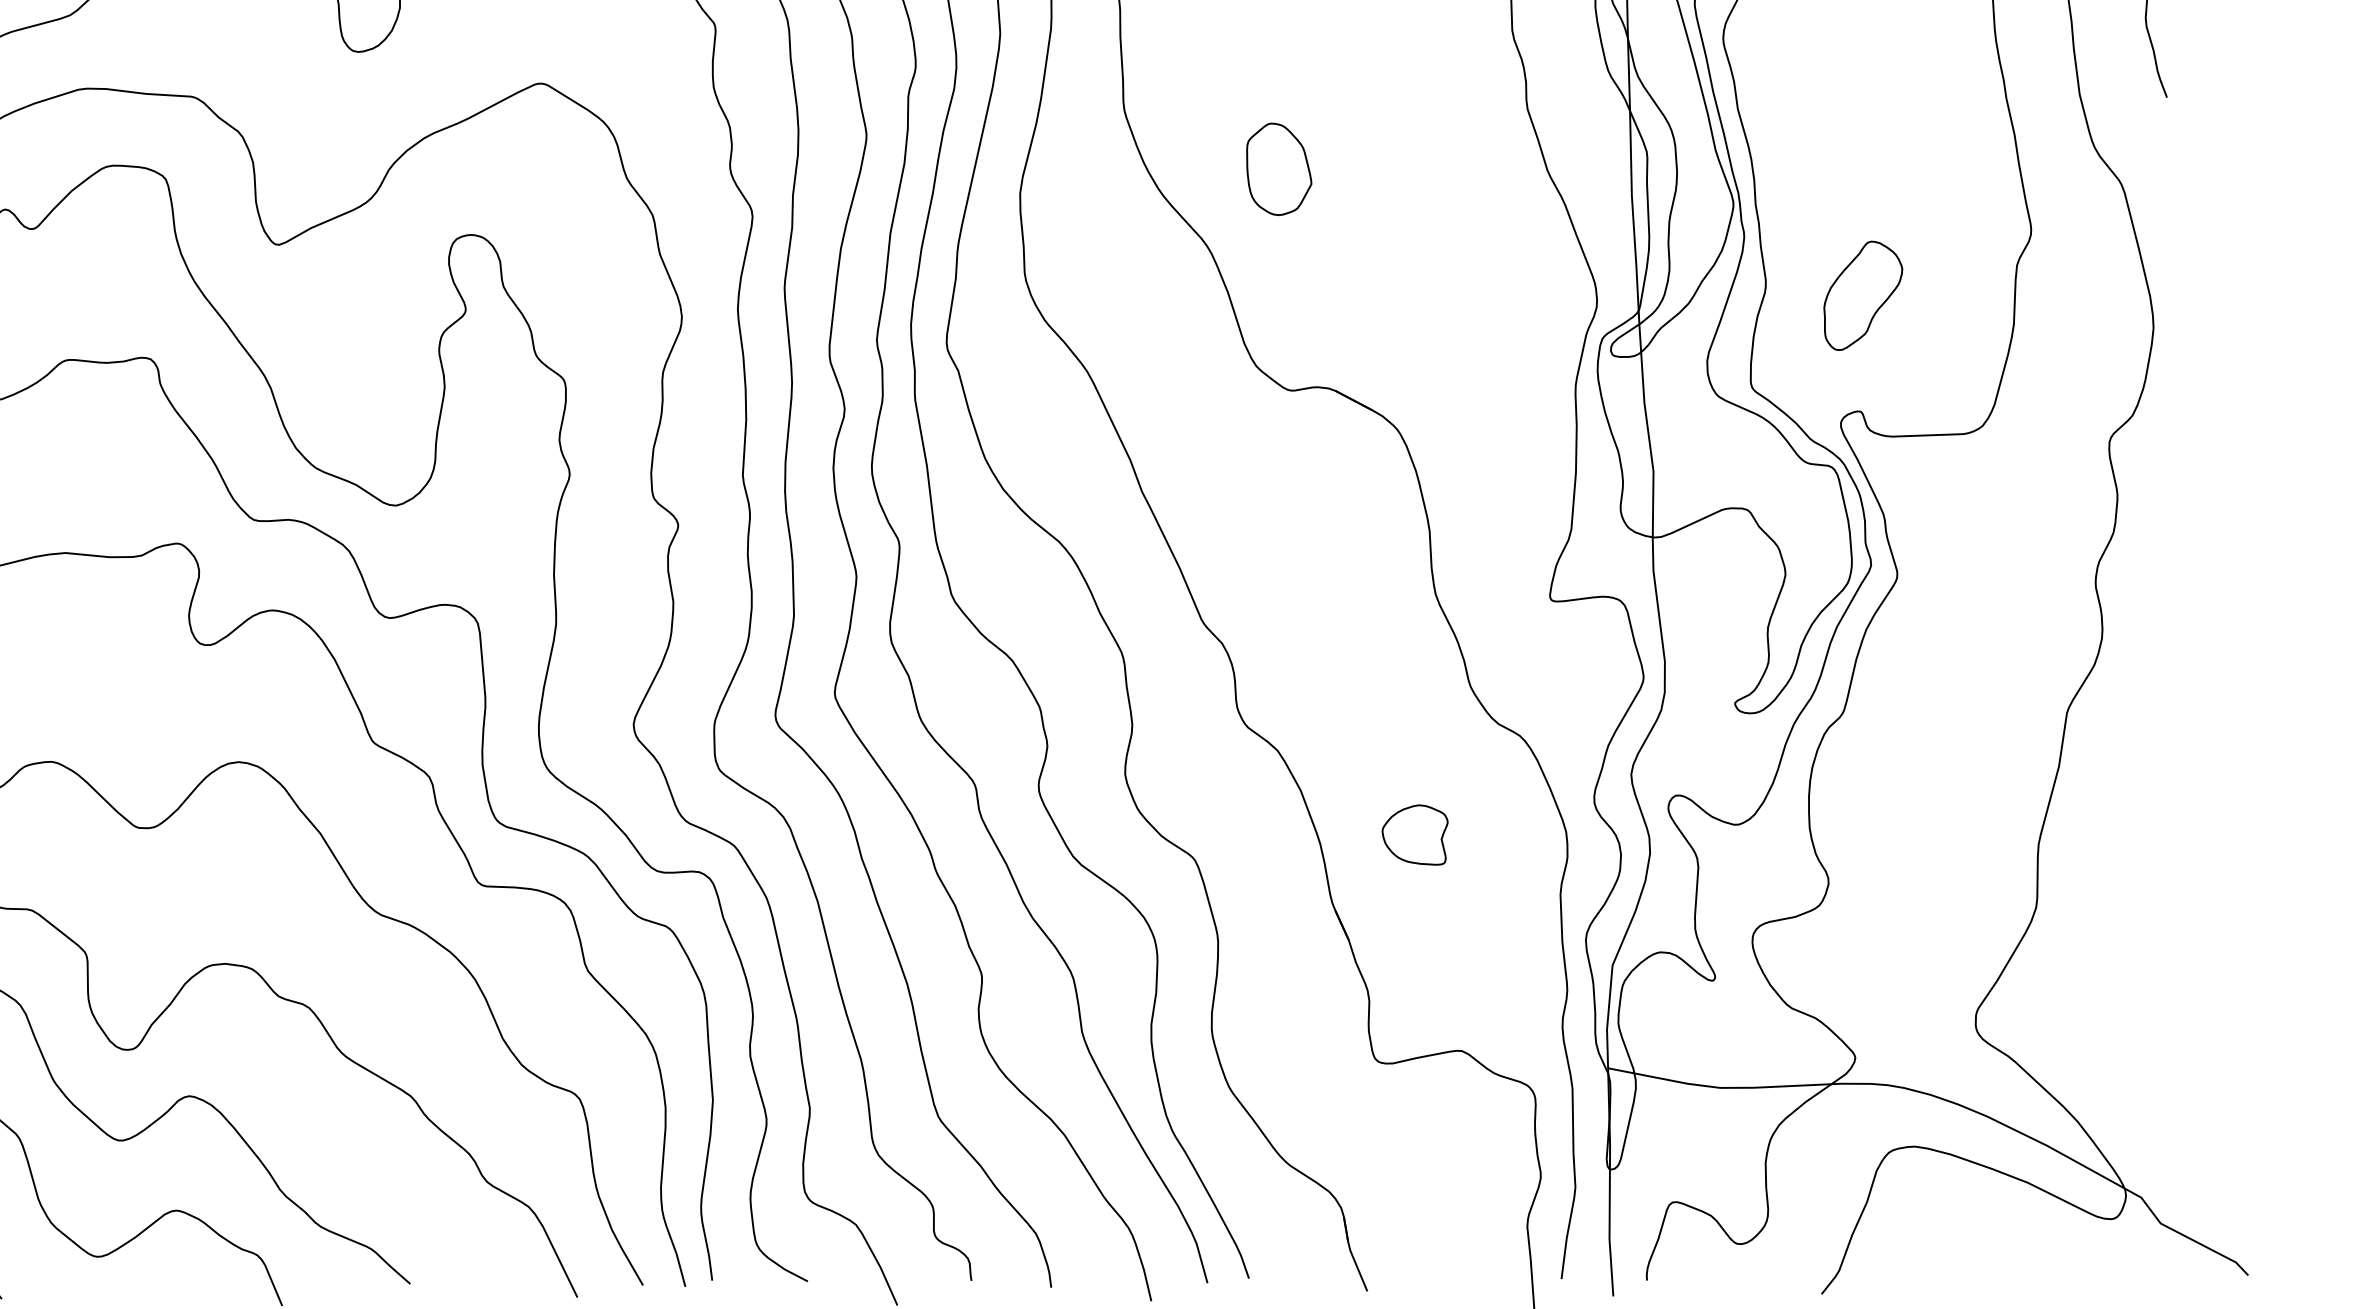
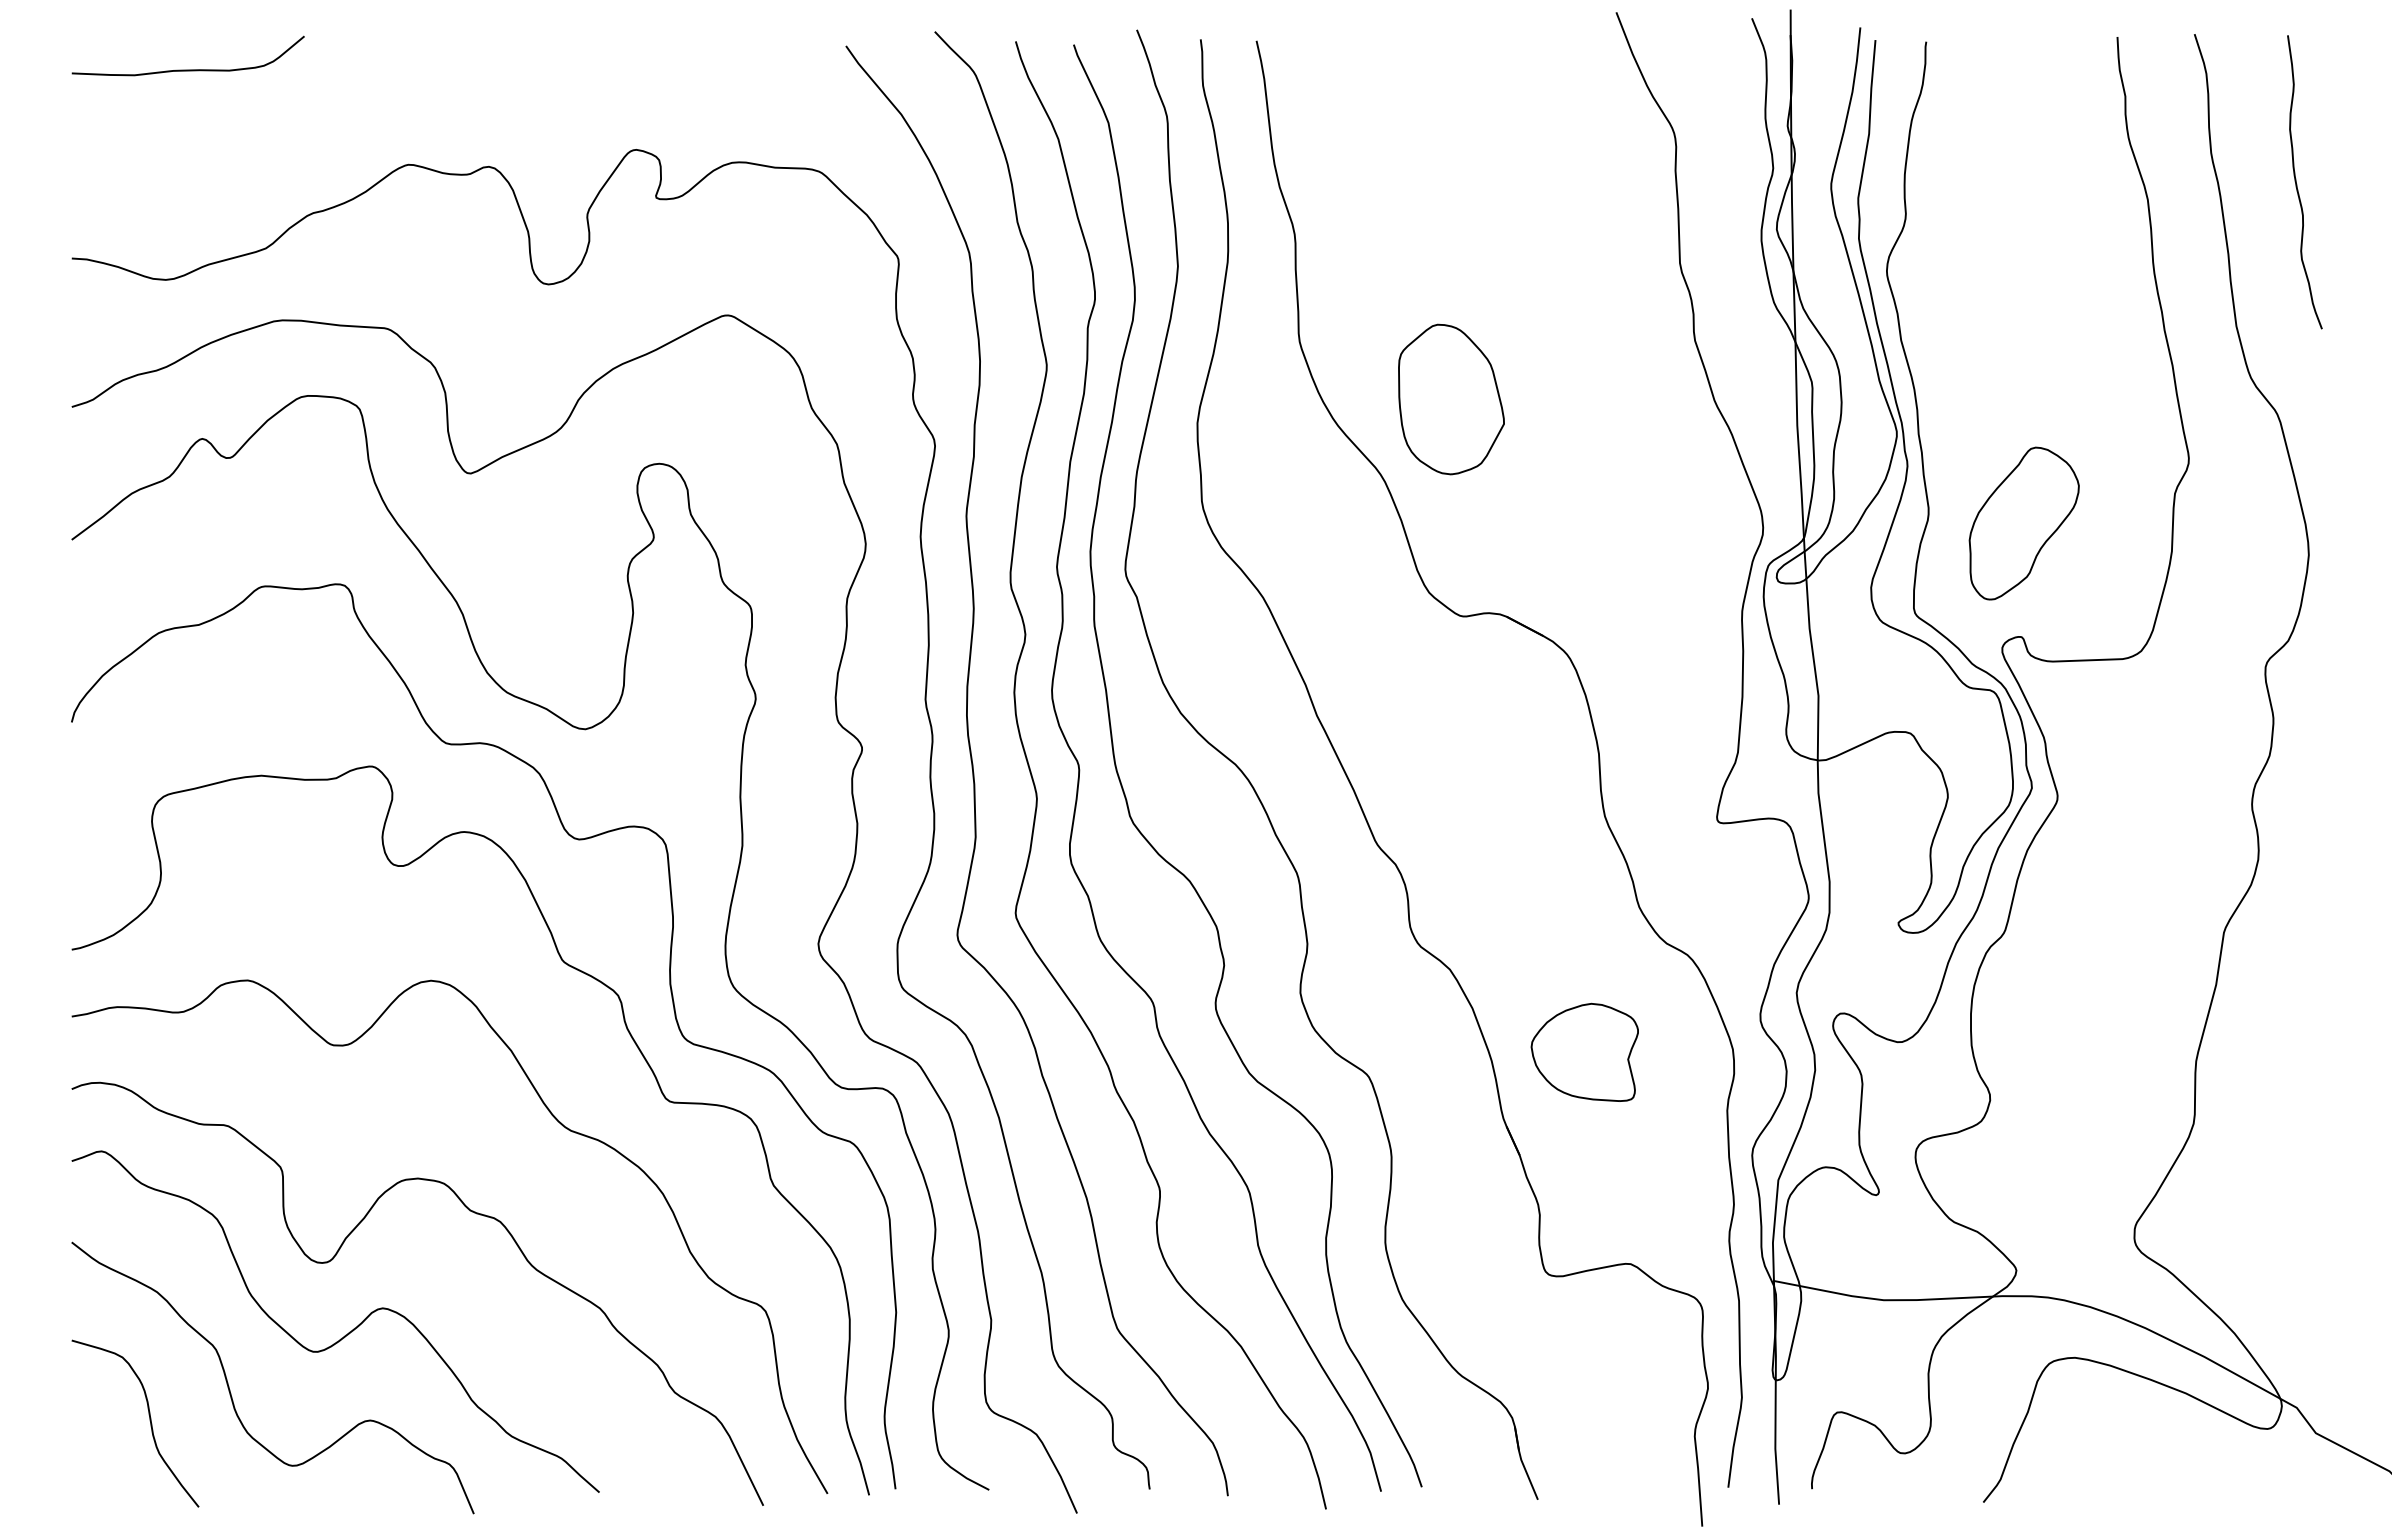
part: (1279, 169) -> (1451, 399), size x1.67
part: (1862, 295) -> (2023, 523), size x1.43
part: (1414, 834) -> (1584, 1051), size x1.67

